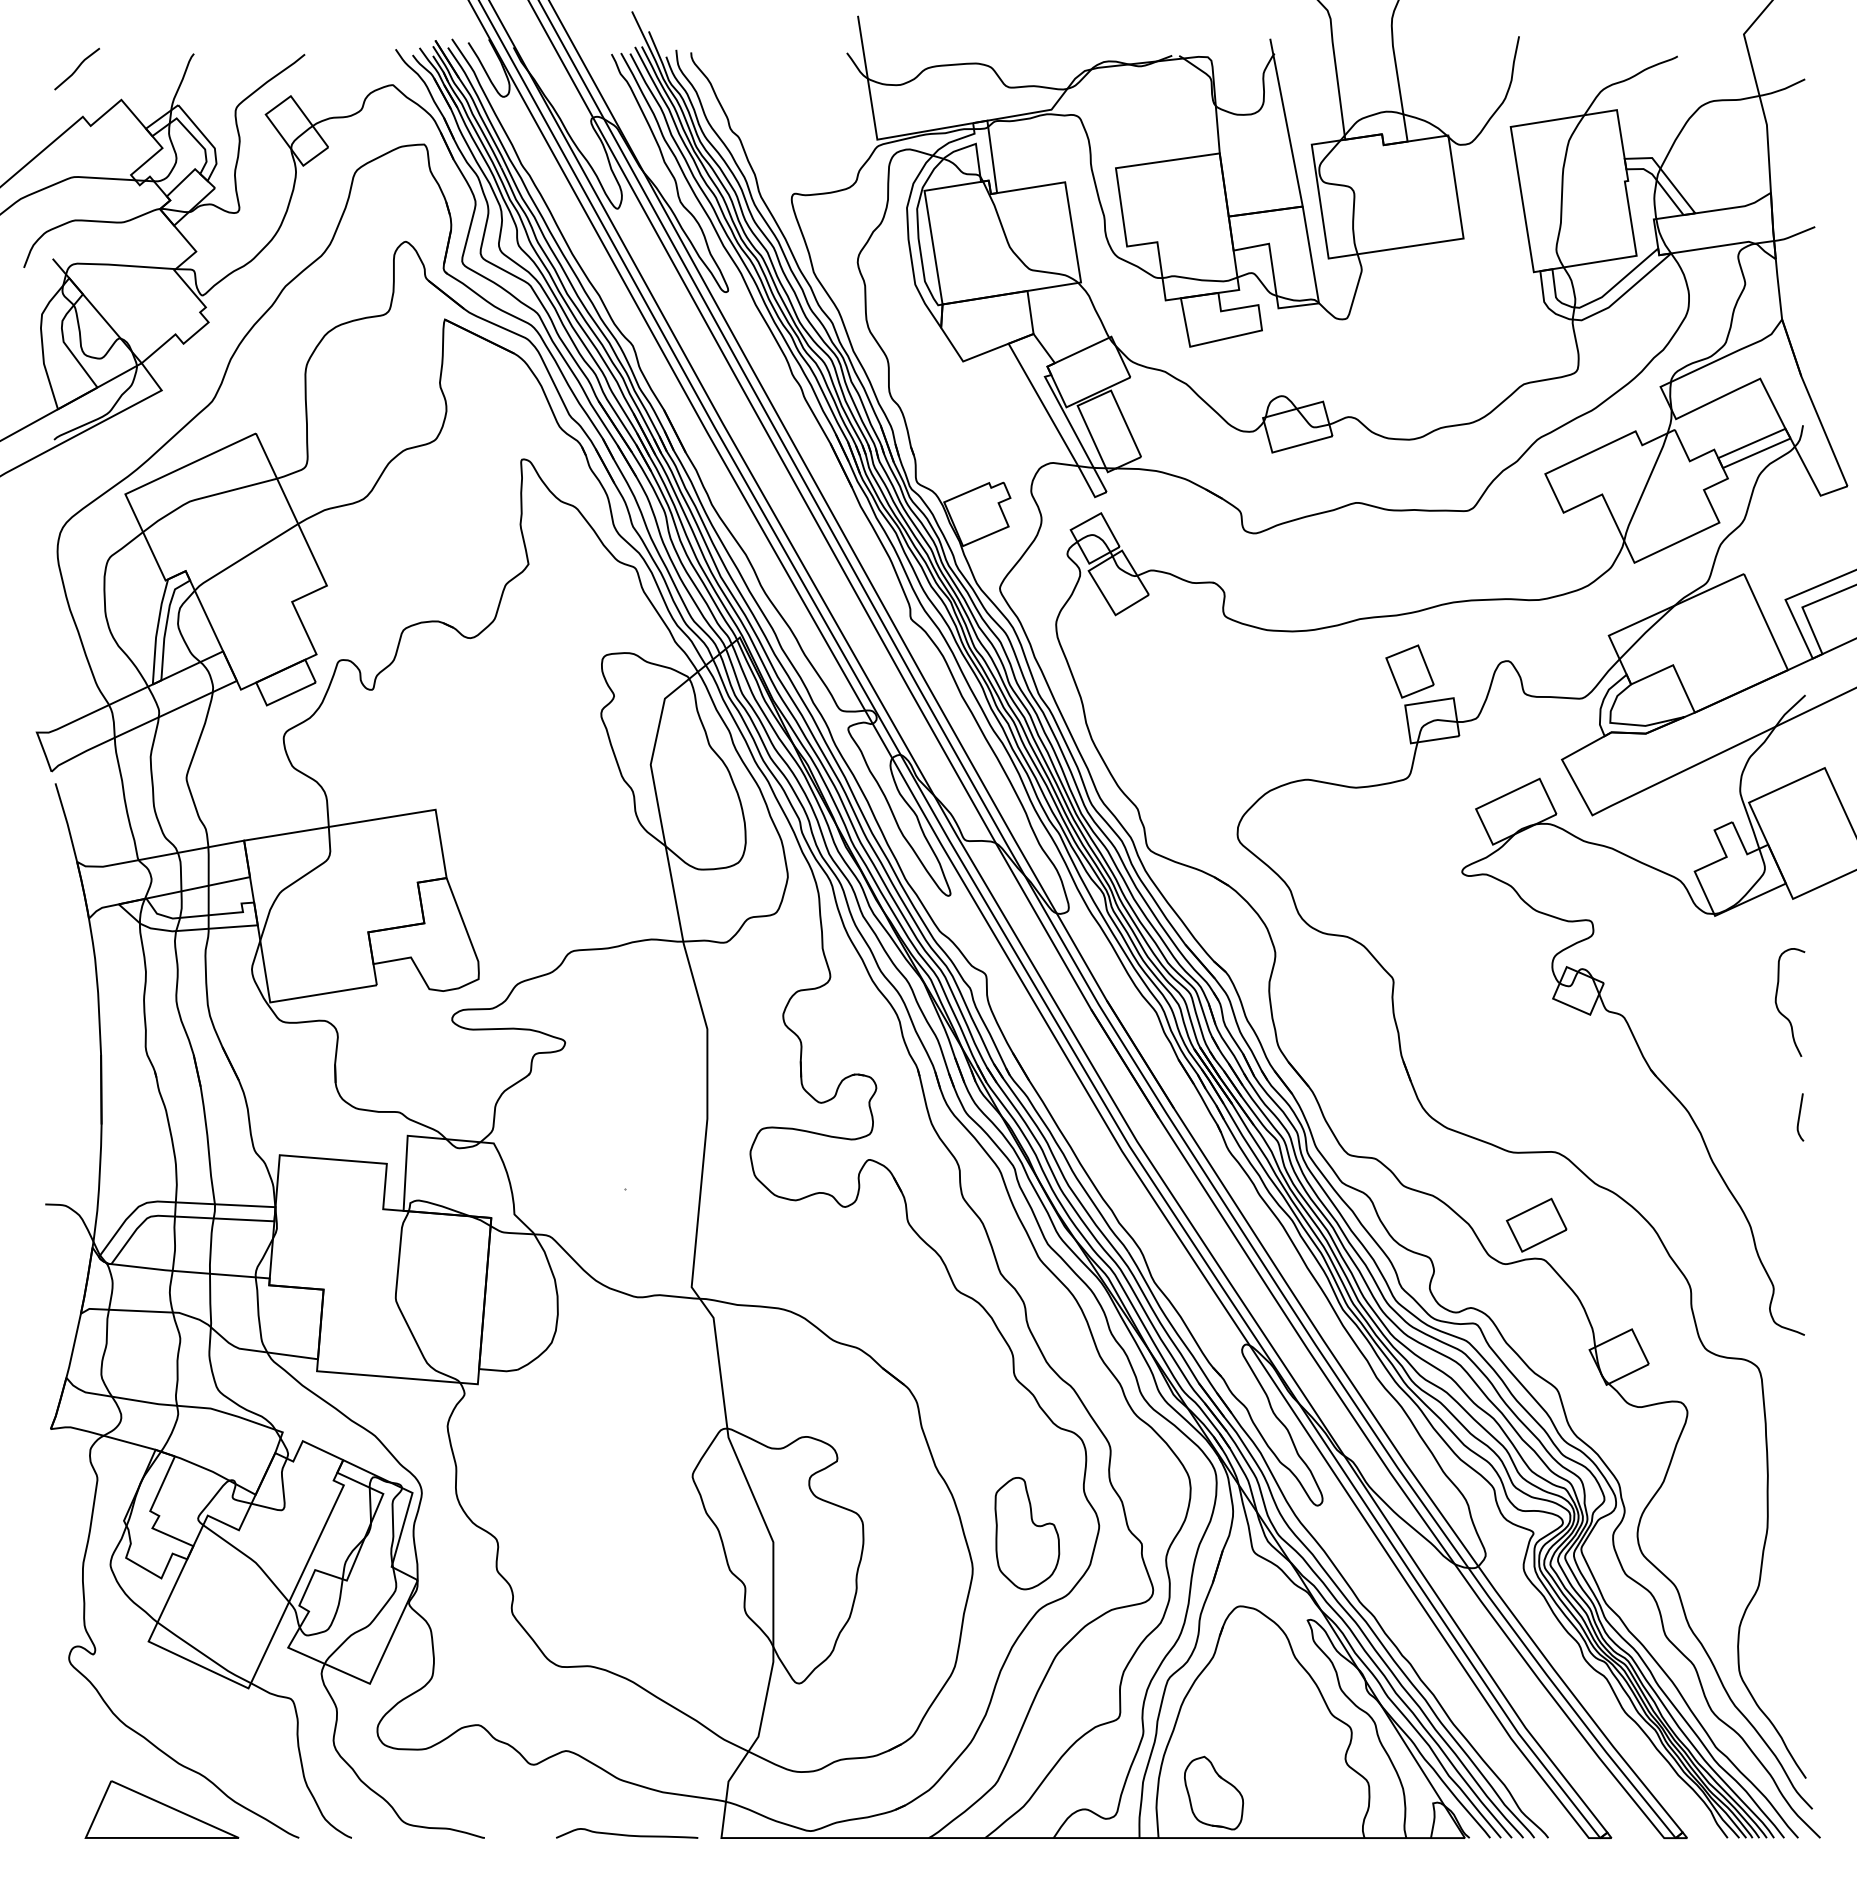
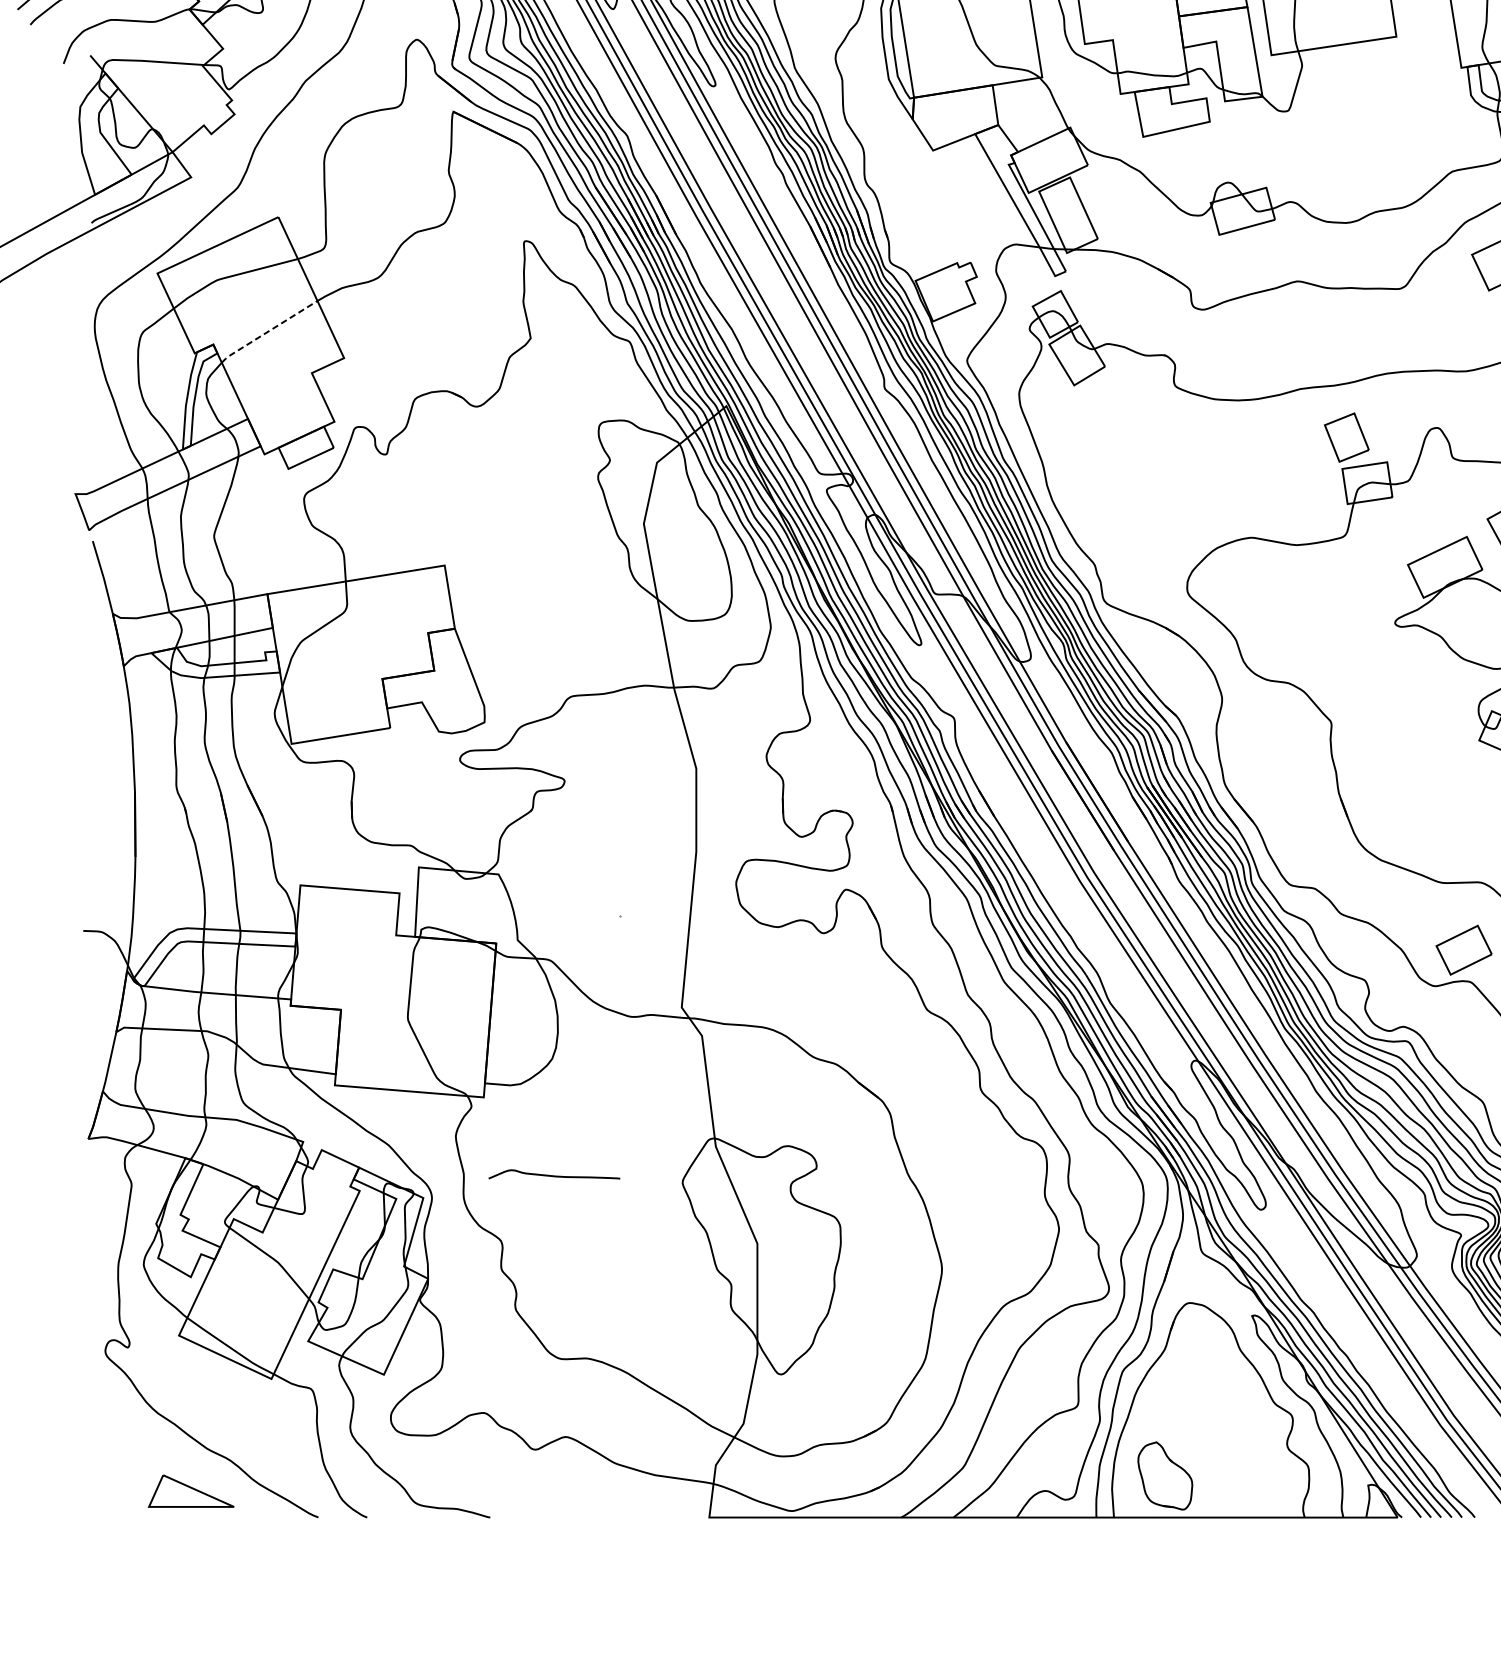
line: (244, 557) -> (267, 332), solid -> dashed
part: (1027, 1533) -> (992, 1235), removed
part: (161, 1809) -> (190, 1491), size x0.6
curve: (627, 1834) -> (554, 1175), moved

